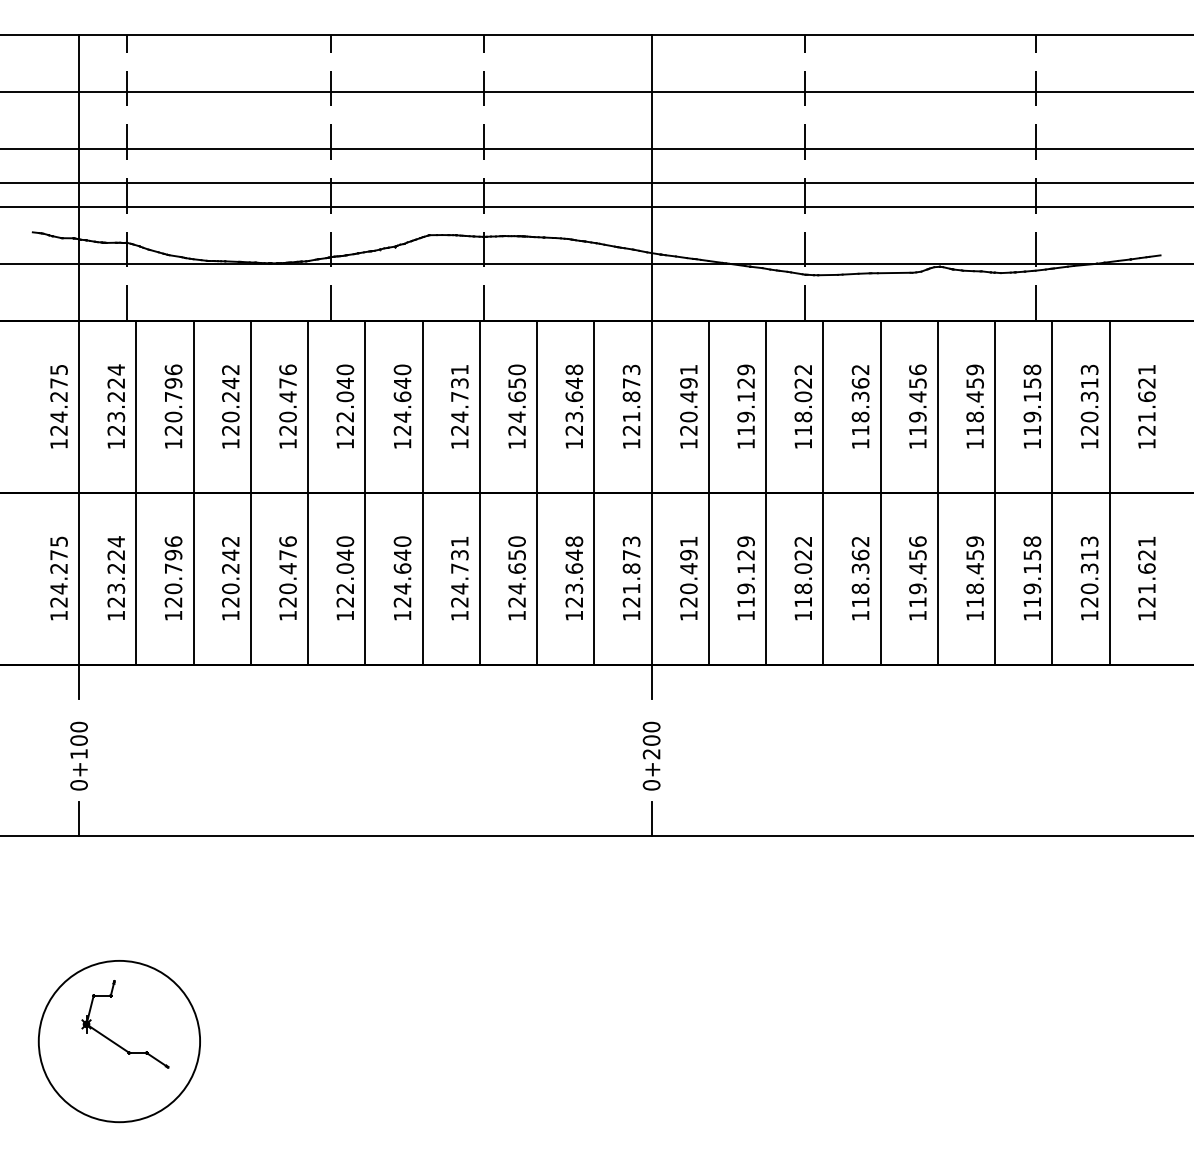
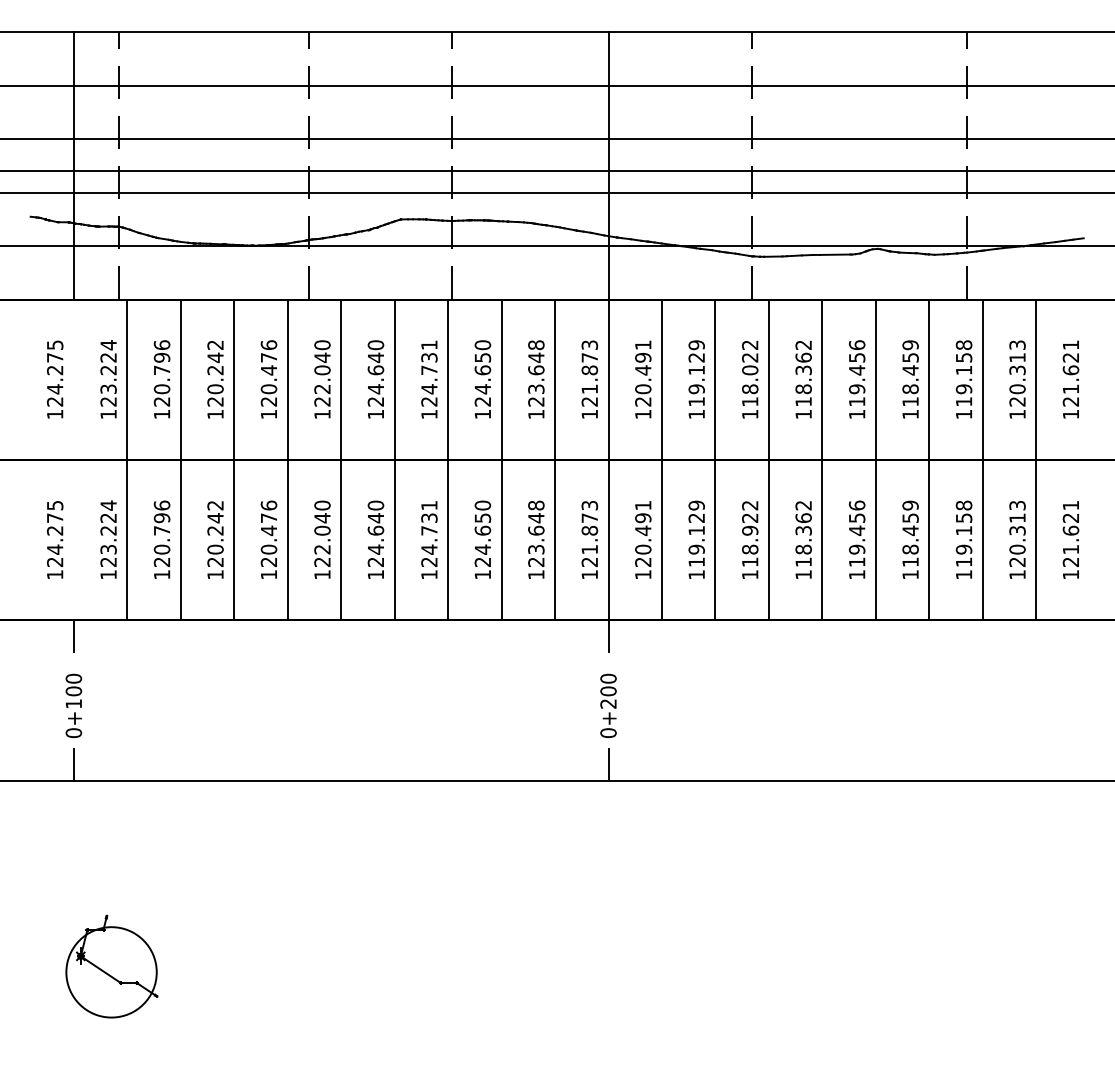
line: (79, 492) -> (74, 459), removed
text: (803, 568) -> (750, 530), 118.022 -> 118.922
circle: (119, 1041) -> (111, 972), size x0.6

